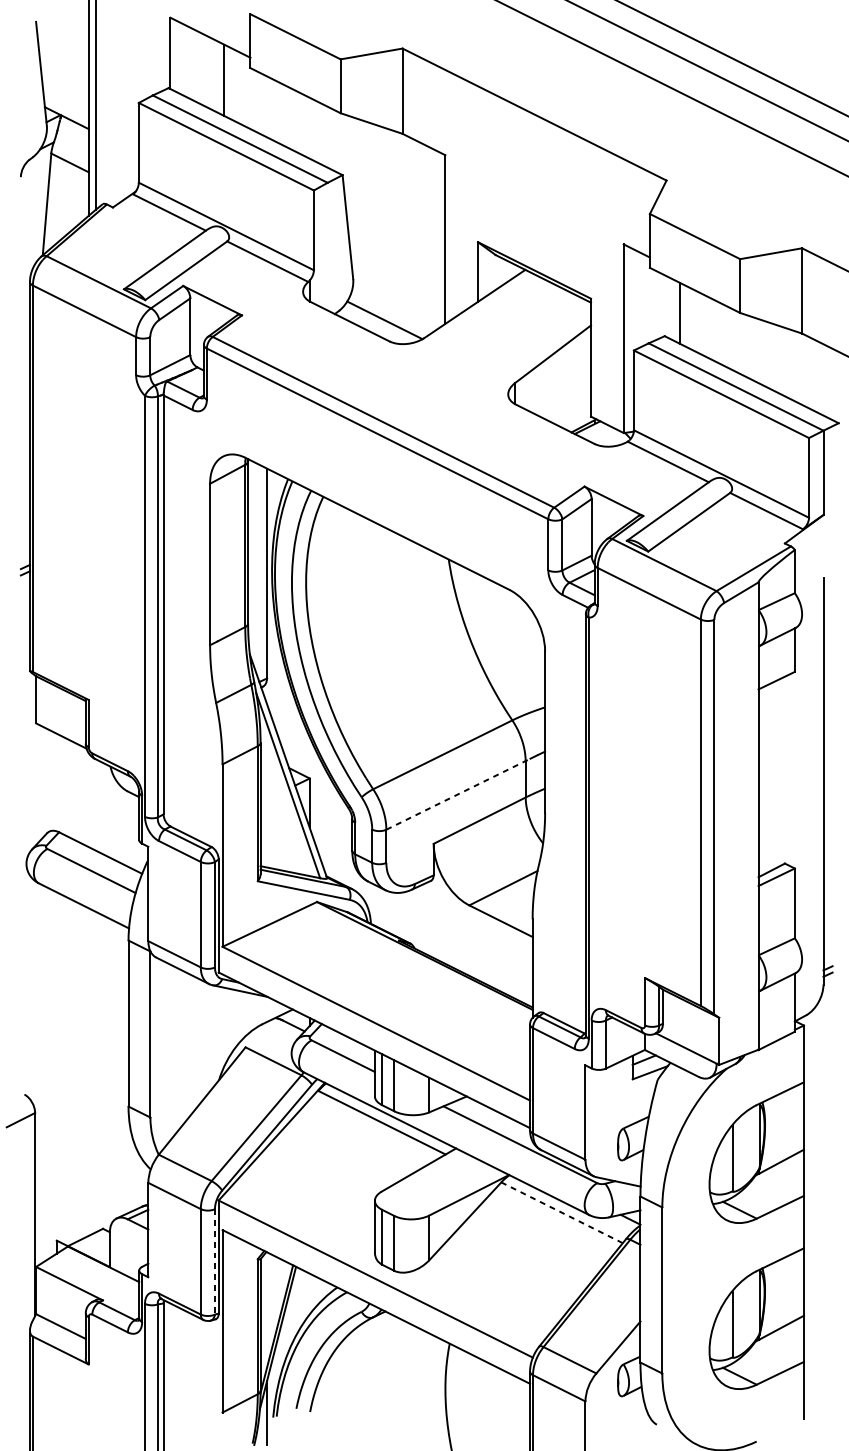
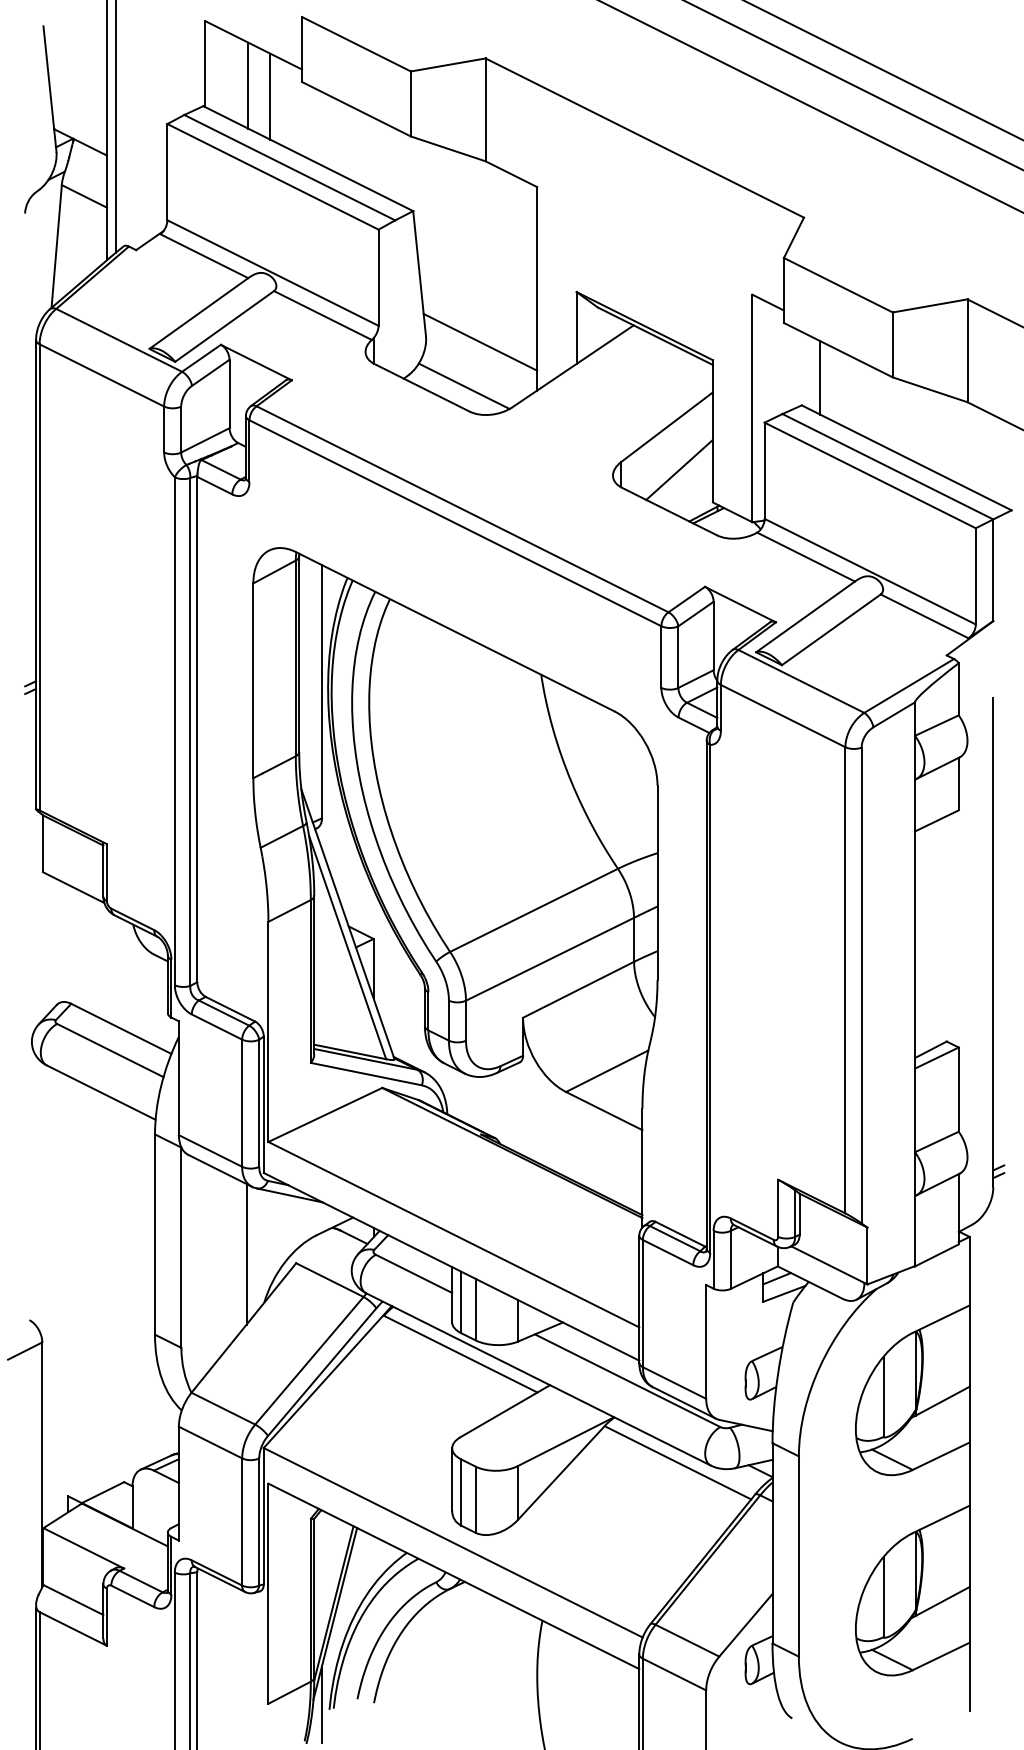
line: (206, 71) -> (248, 85), added
line: (398, 283) -> (480, 341), added
line: (563, 389) -> (679, 469), added
line: (458, 793) -> (552, 957), dashed -> solid
line: (204, 1040) -> (246, 1254), added
line: (561, 1212) -> (677, 1462), dashed -> solid
line: (215, 1262) -> (259, 1522), dashed -> solid

